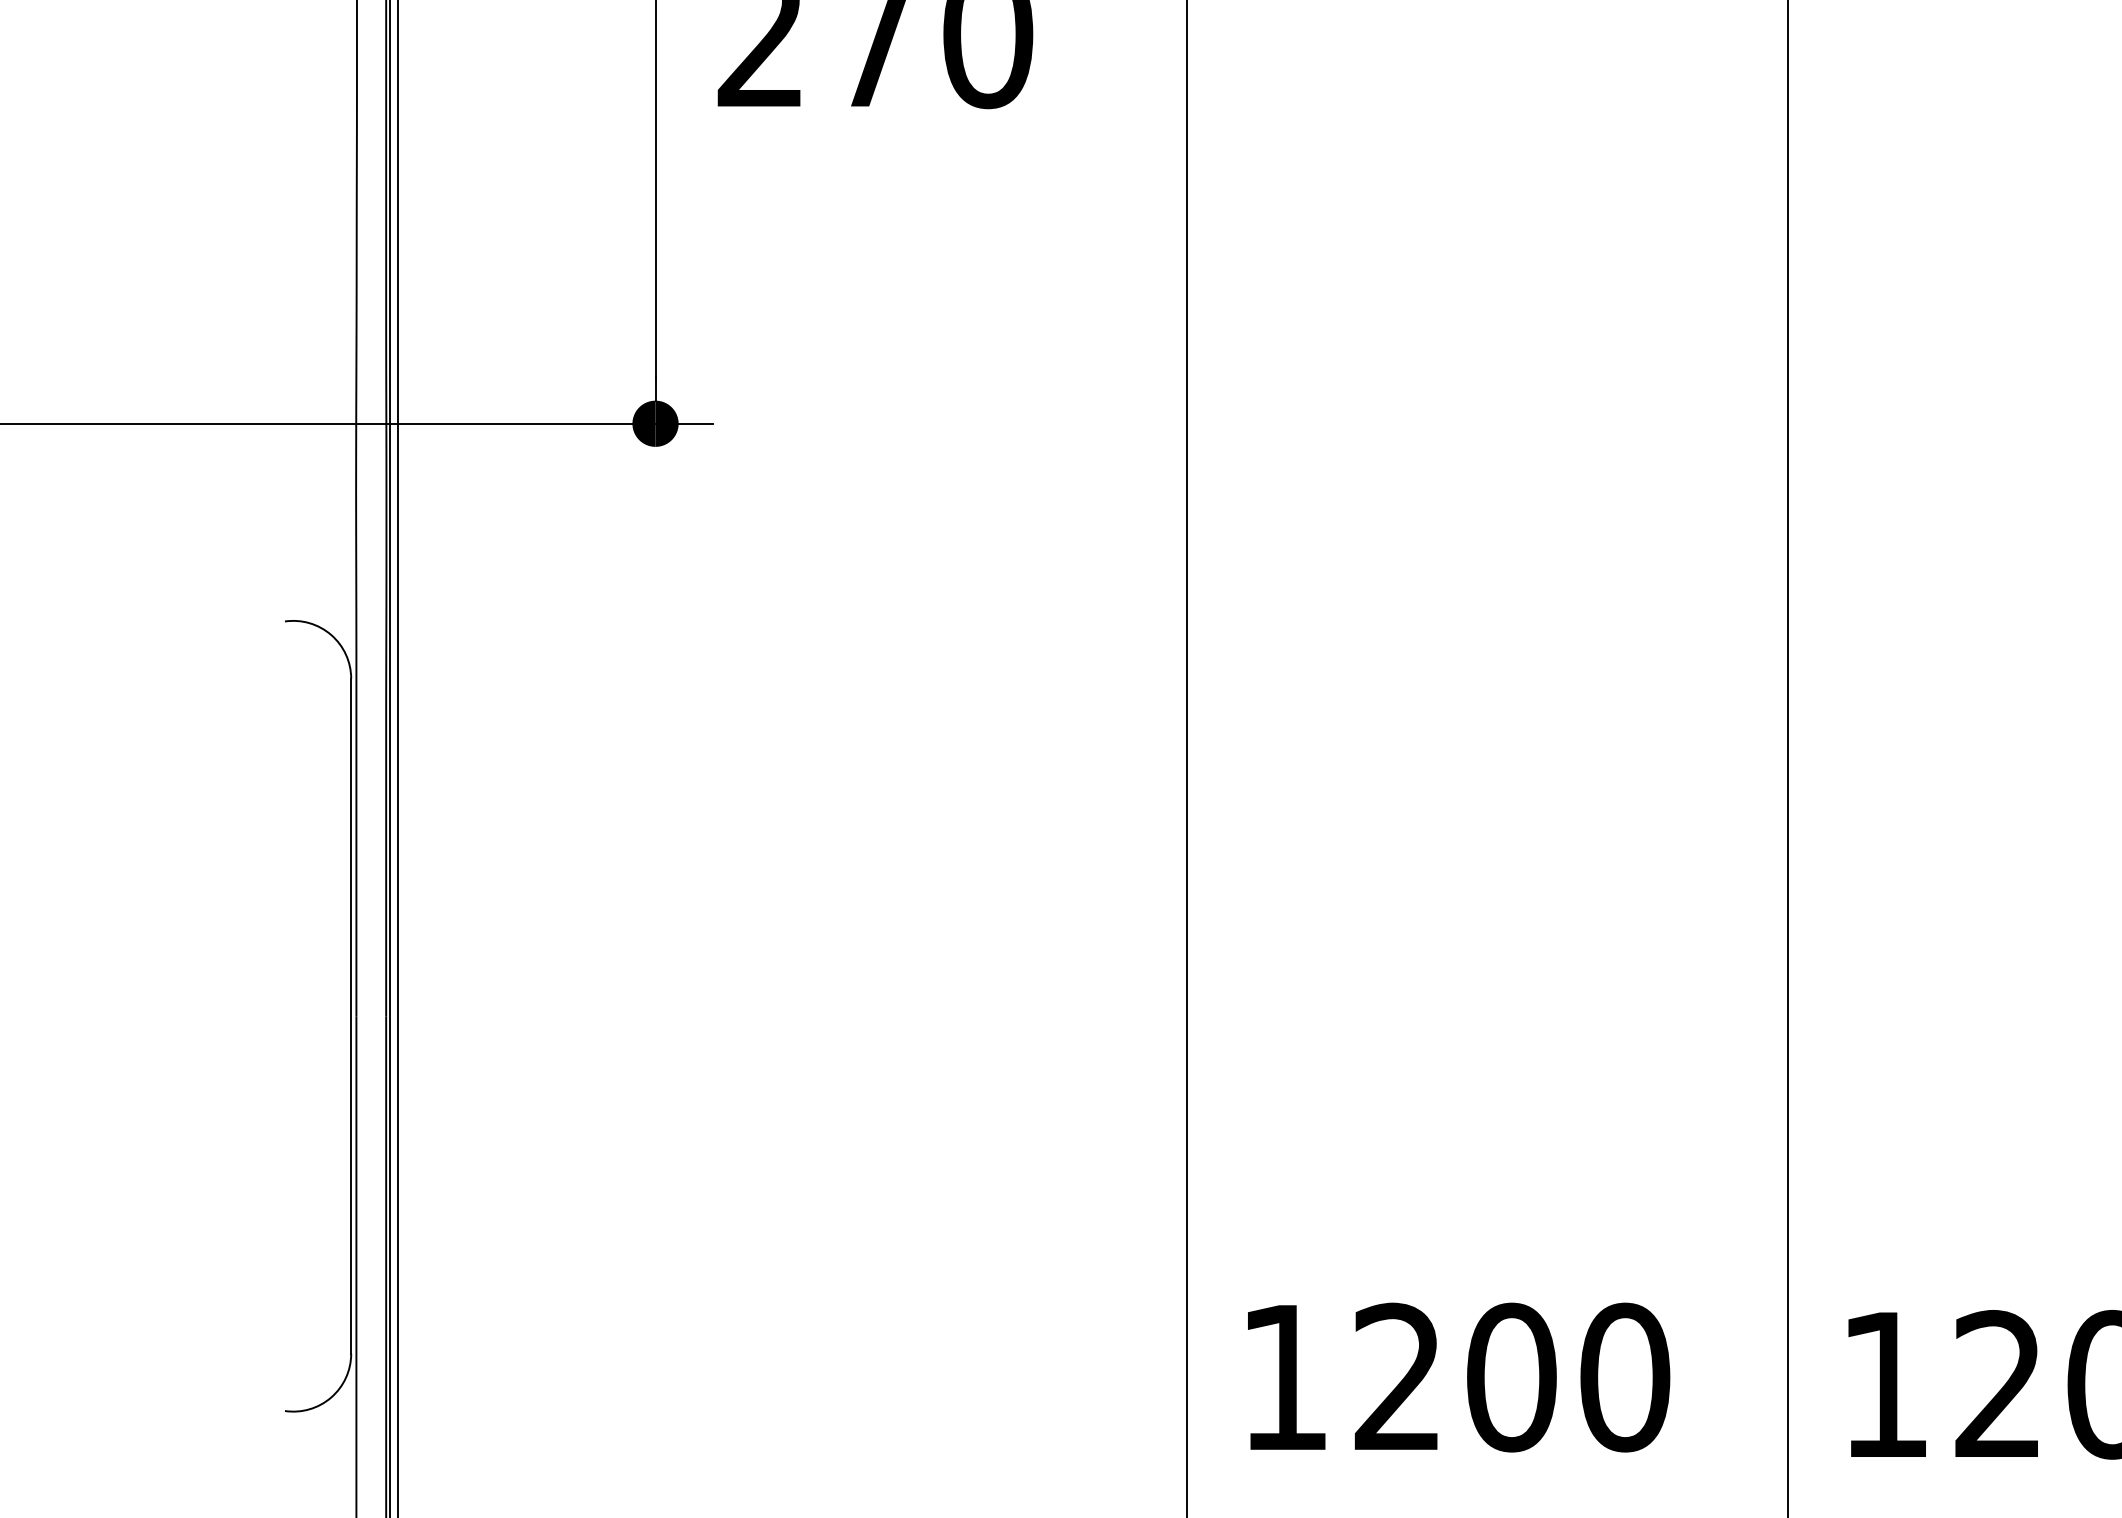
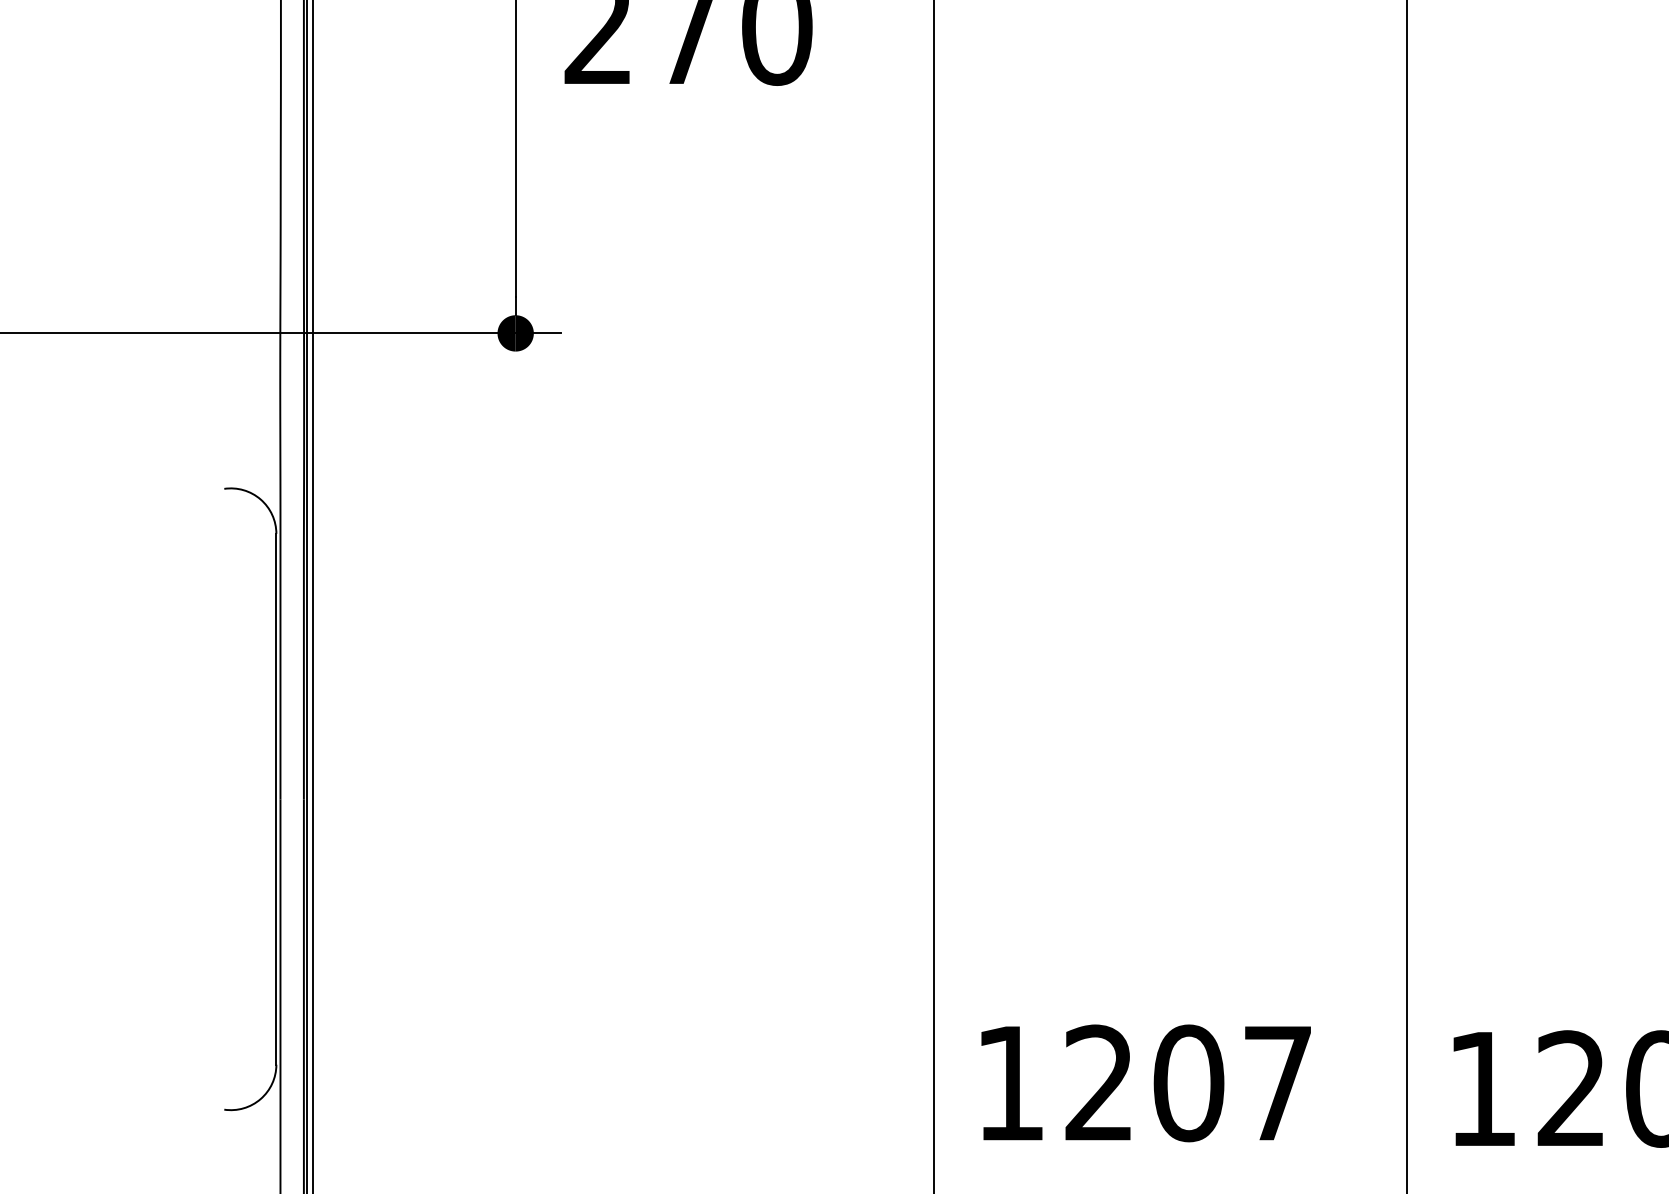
text: (1625, 1377) -> (1278, 1083), 1200 -> 1207

